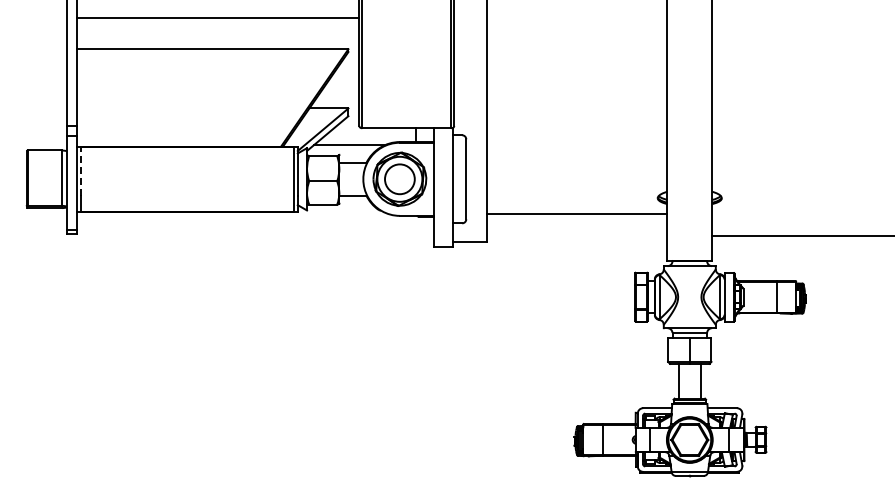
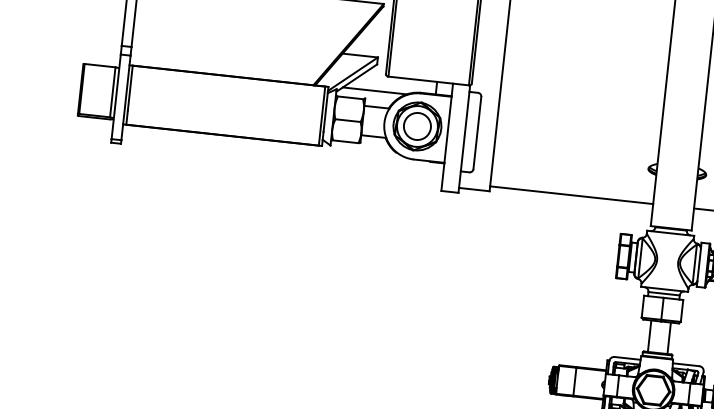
line: (81, 171) -> (130, 88), dashed -> solid
line: (576, 214) -> (571, 195), moved

